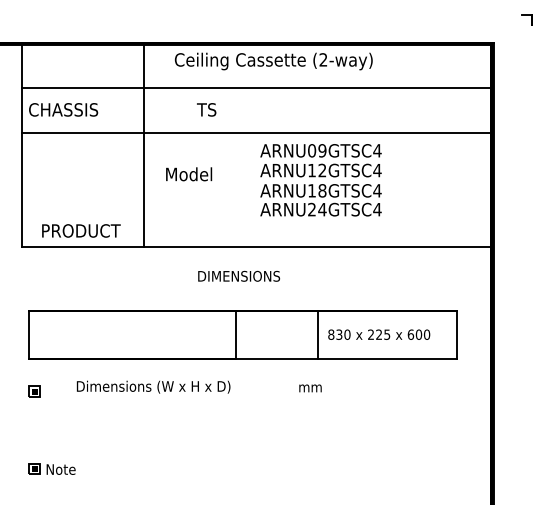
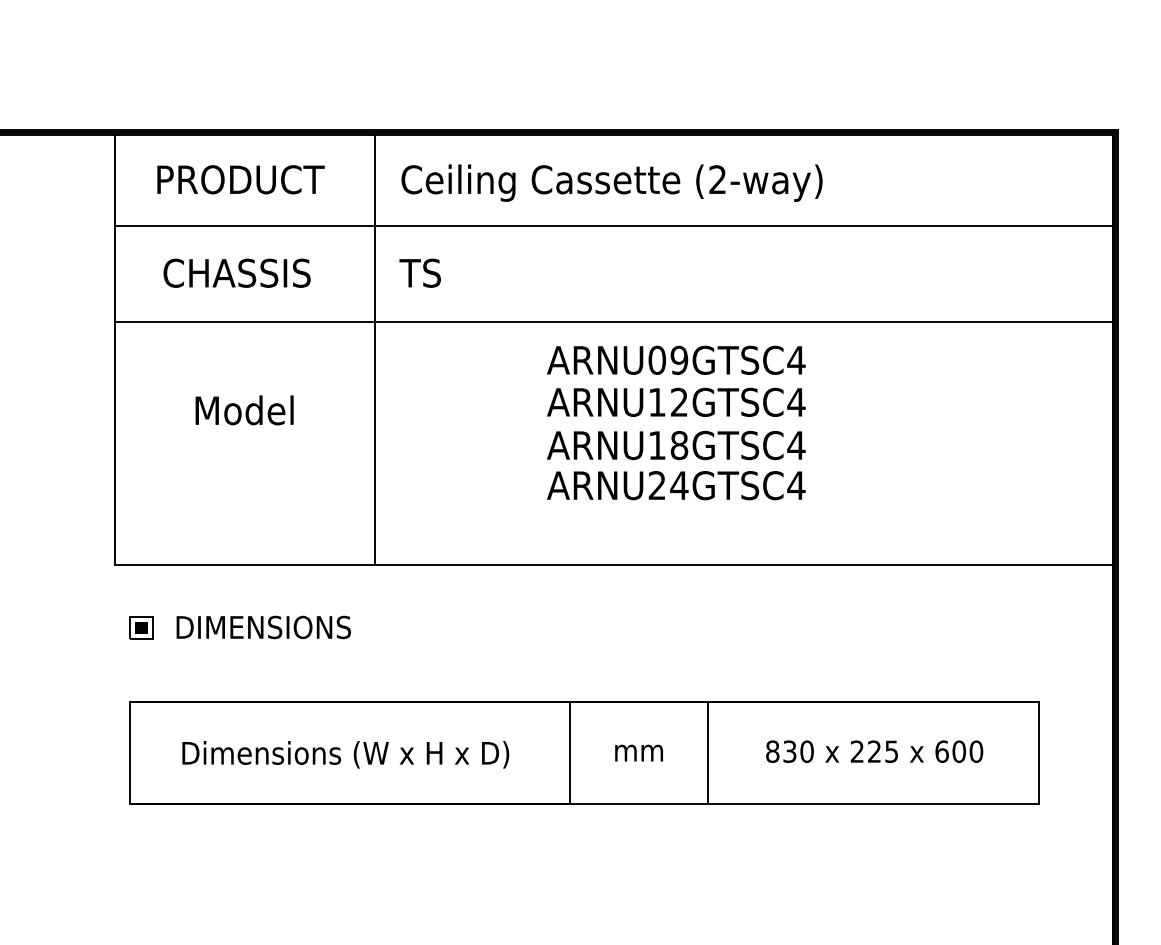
text: (273, 61) -> (611, 183), moved
text: (63, 109) -> (236, 272), moved
text: (206, 109) -> (419, 272), moved
text: (189, 174) -> (245, 410), moved
text: (320, 180) -> (675, 423), moved
text: (81, 230) -> (241, 178), moved
text: (239, 275) -> (264, 625), moved
line: (317, 335) -> (707, 753), moved
text: (153, 386) -> (345, 753), moved
text: (310, 388) -> (639, 753), moved
part: (34, 391) -> (141, 627), moved

